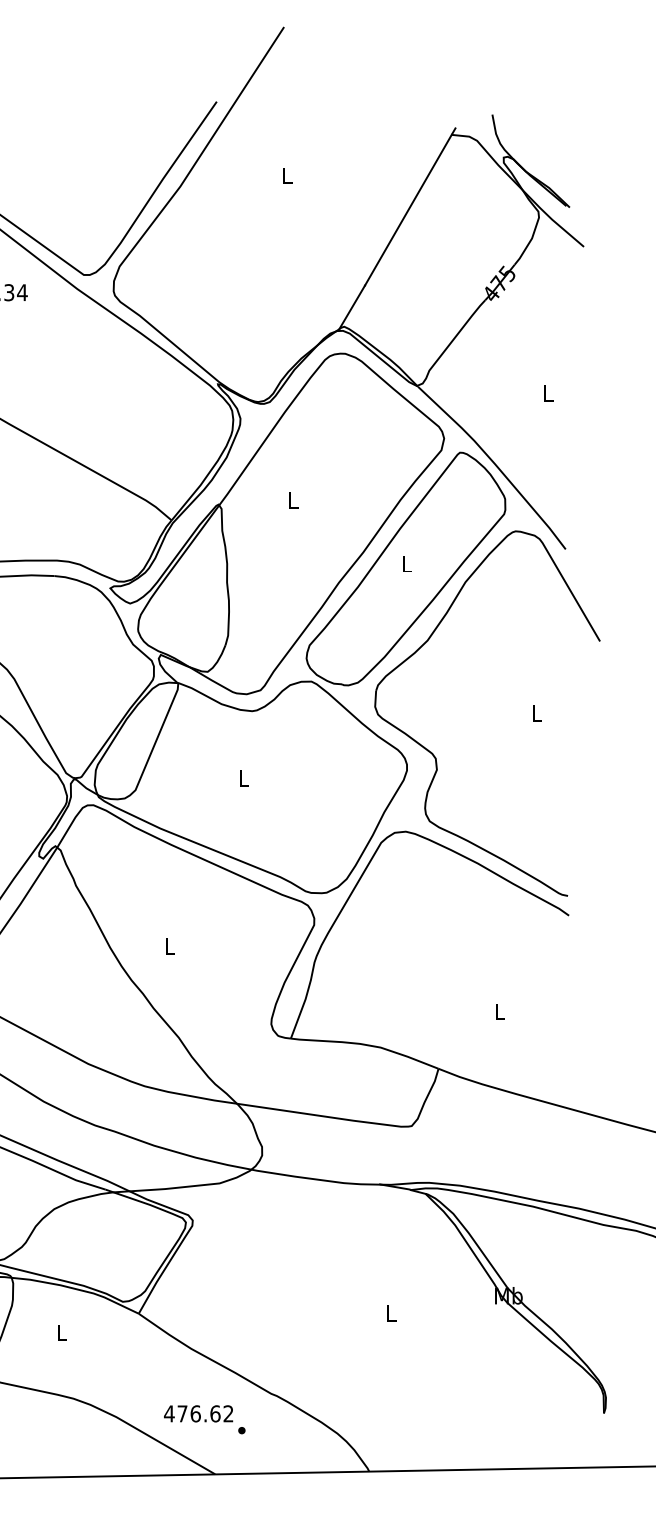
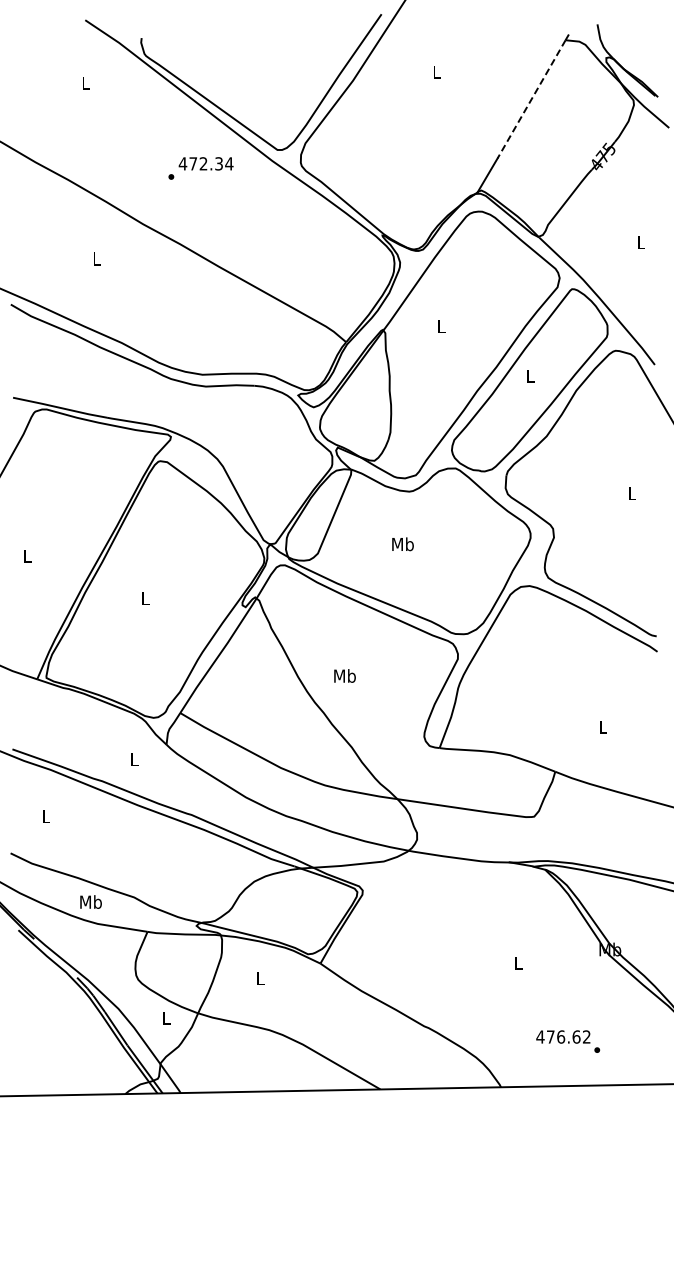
line: (408, 210) -> (531, 99), solid -> dashed
text: (243, 778) -> (402, 544), L -> Mb
text: (169, 945) -> (344, 675), L -> Mb
text: (205, 1419) -> (568, 1041), moved

